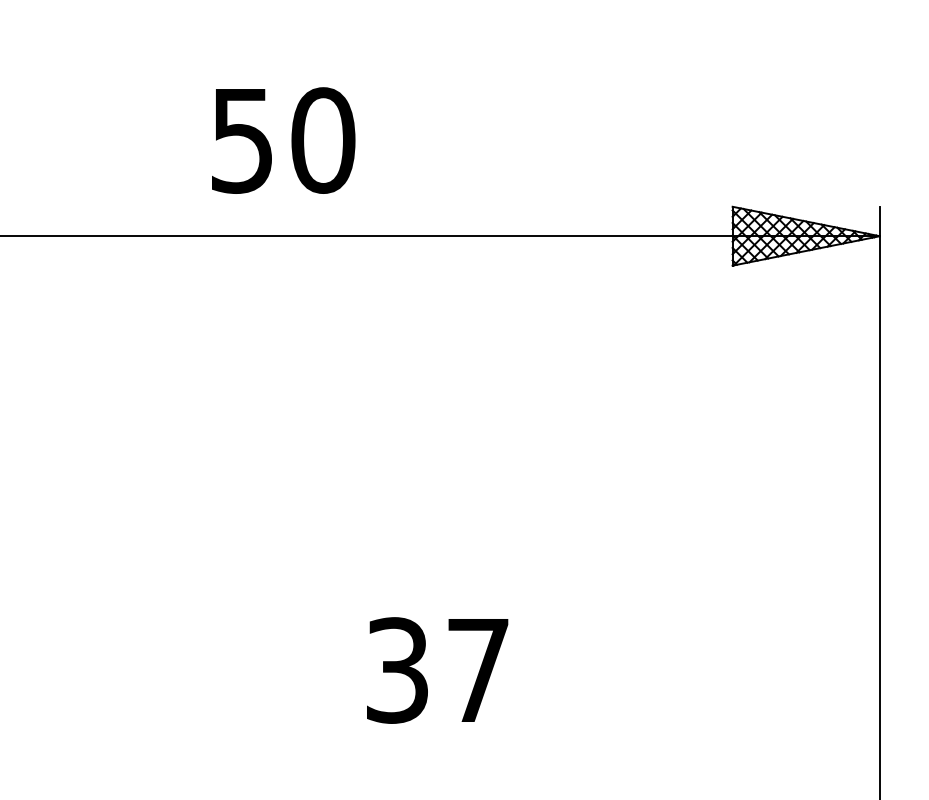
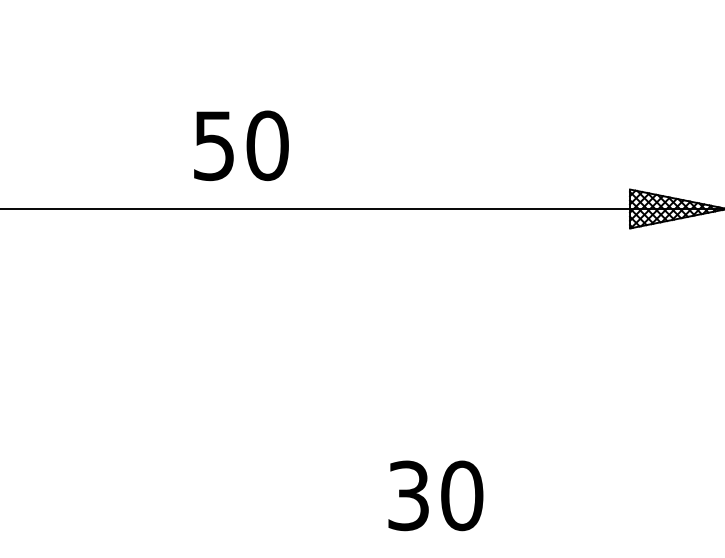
text: (283, 140) -> (241, 145), moved
text: (478, 669) -> (462, 495), 37 -> 30

